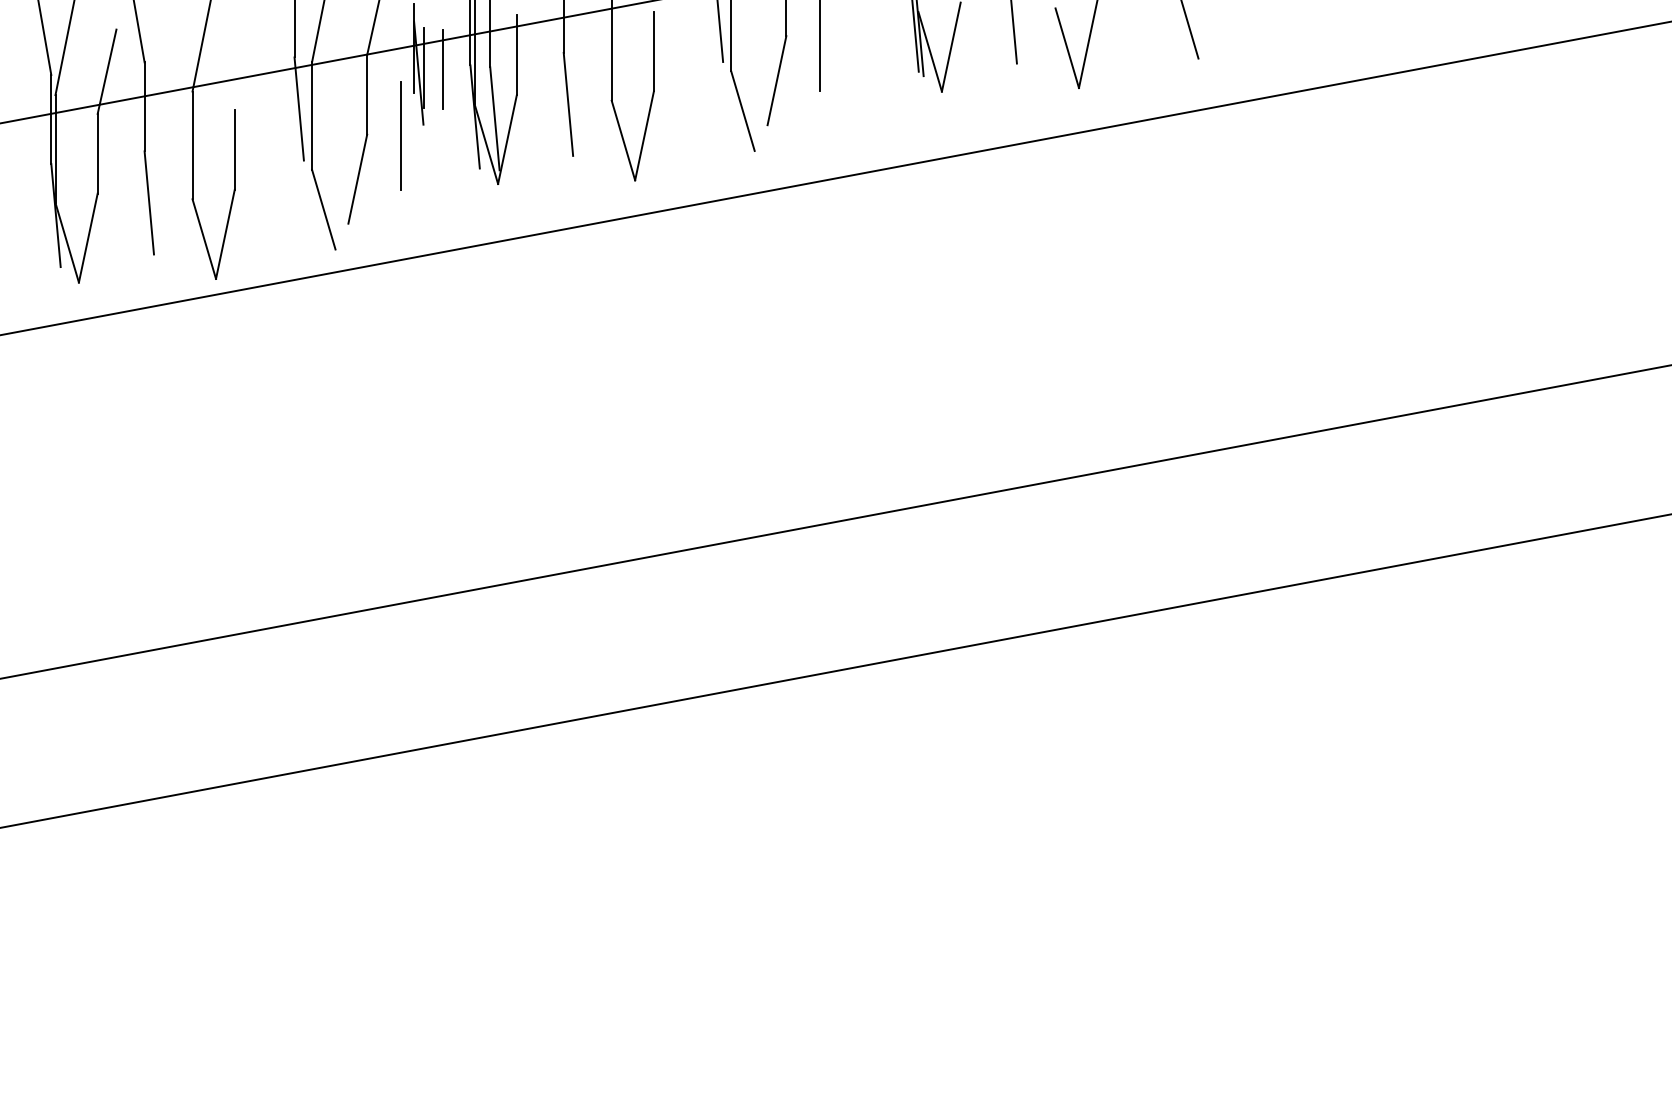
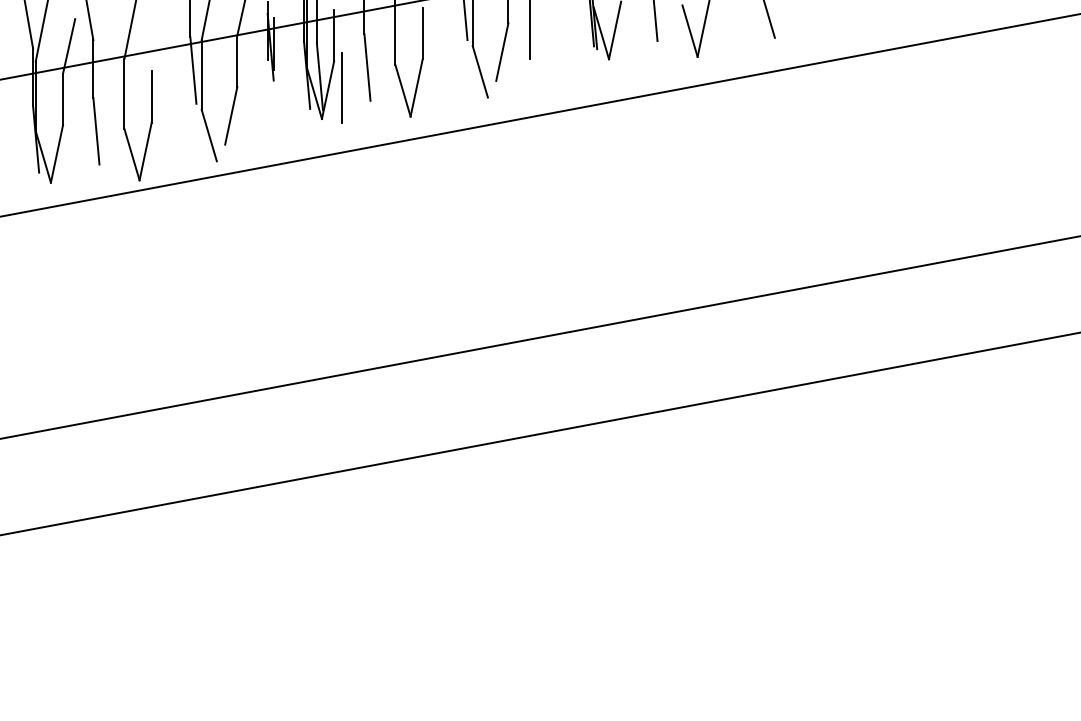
line: (443, 68) -> (286, 44), removed
line: (399, 135) -> (341, 87), moved

